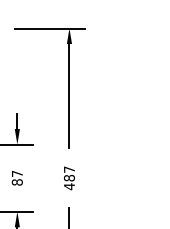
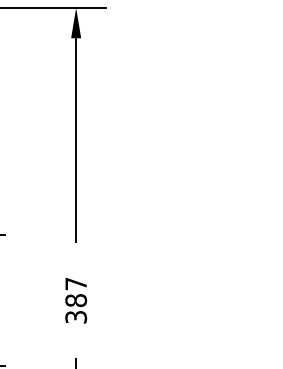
text: (68, 186) -> (74, 316), 487 -> 387

